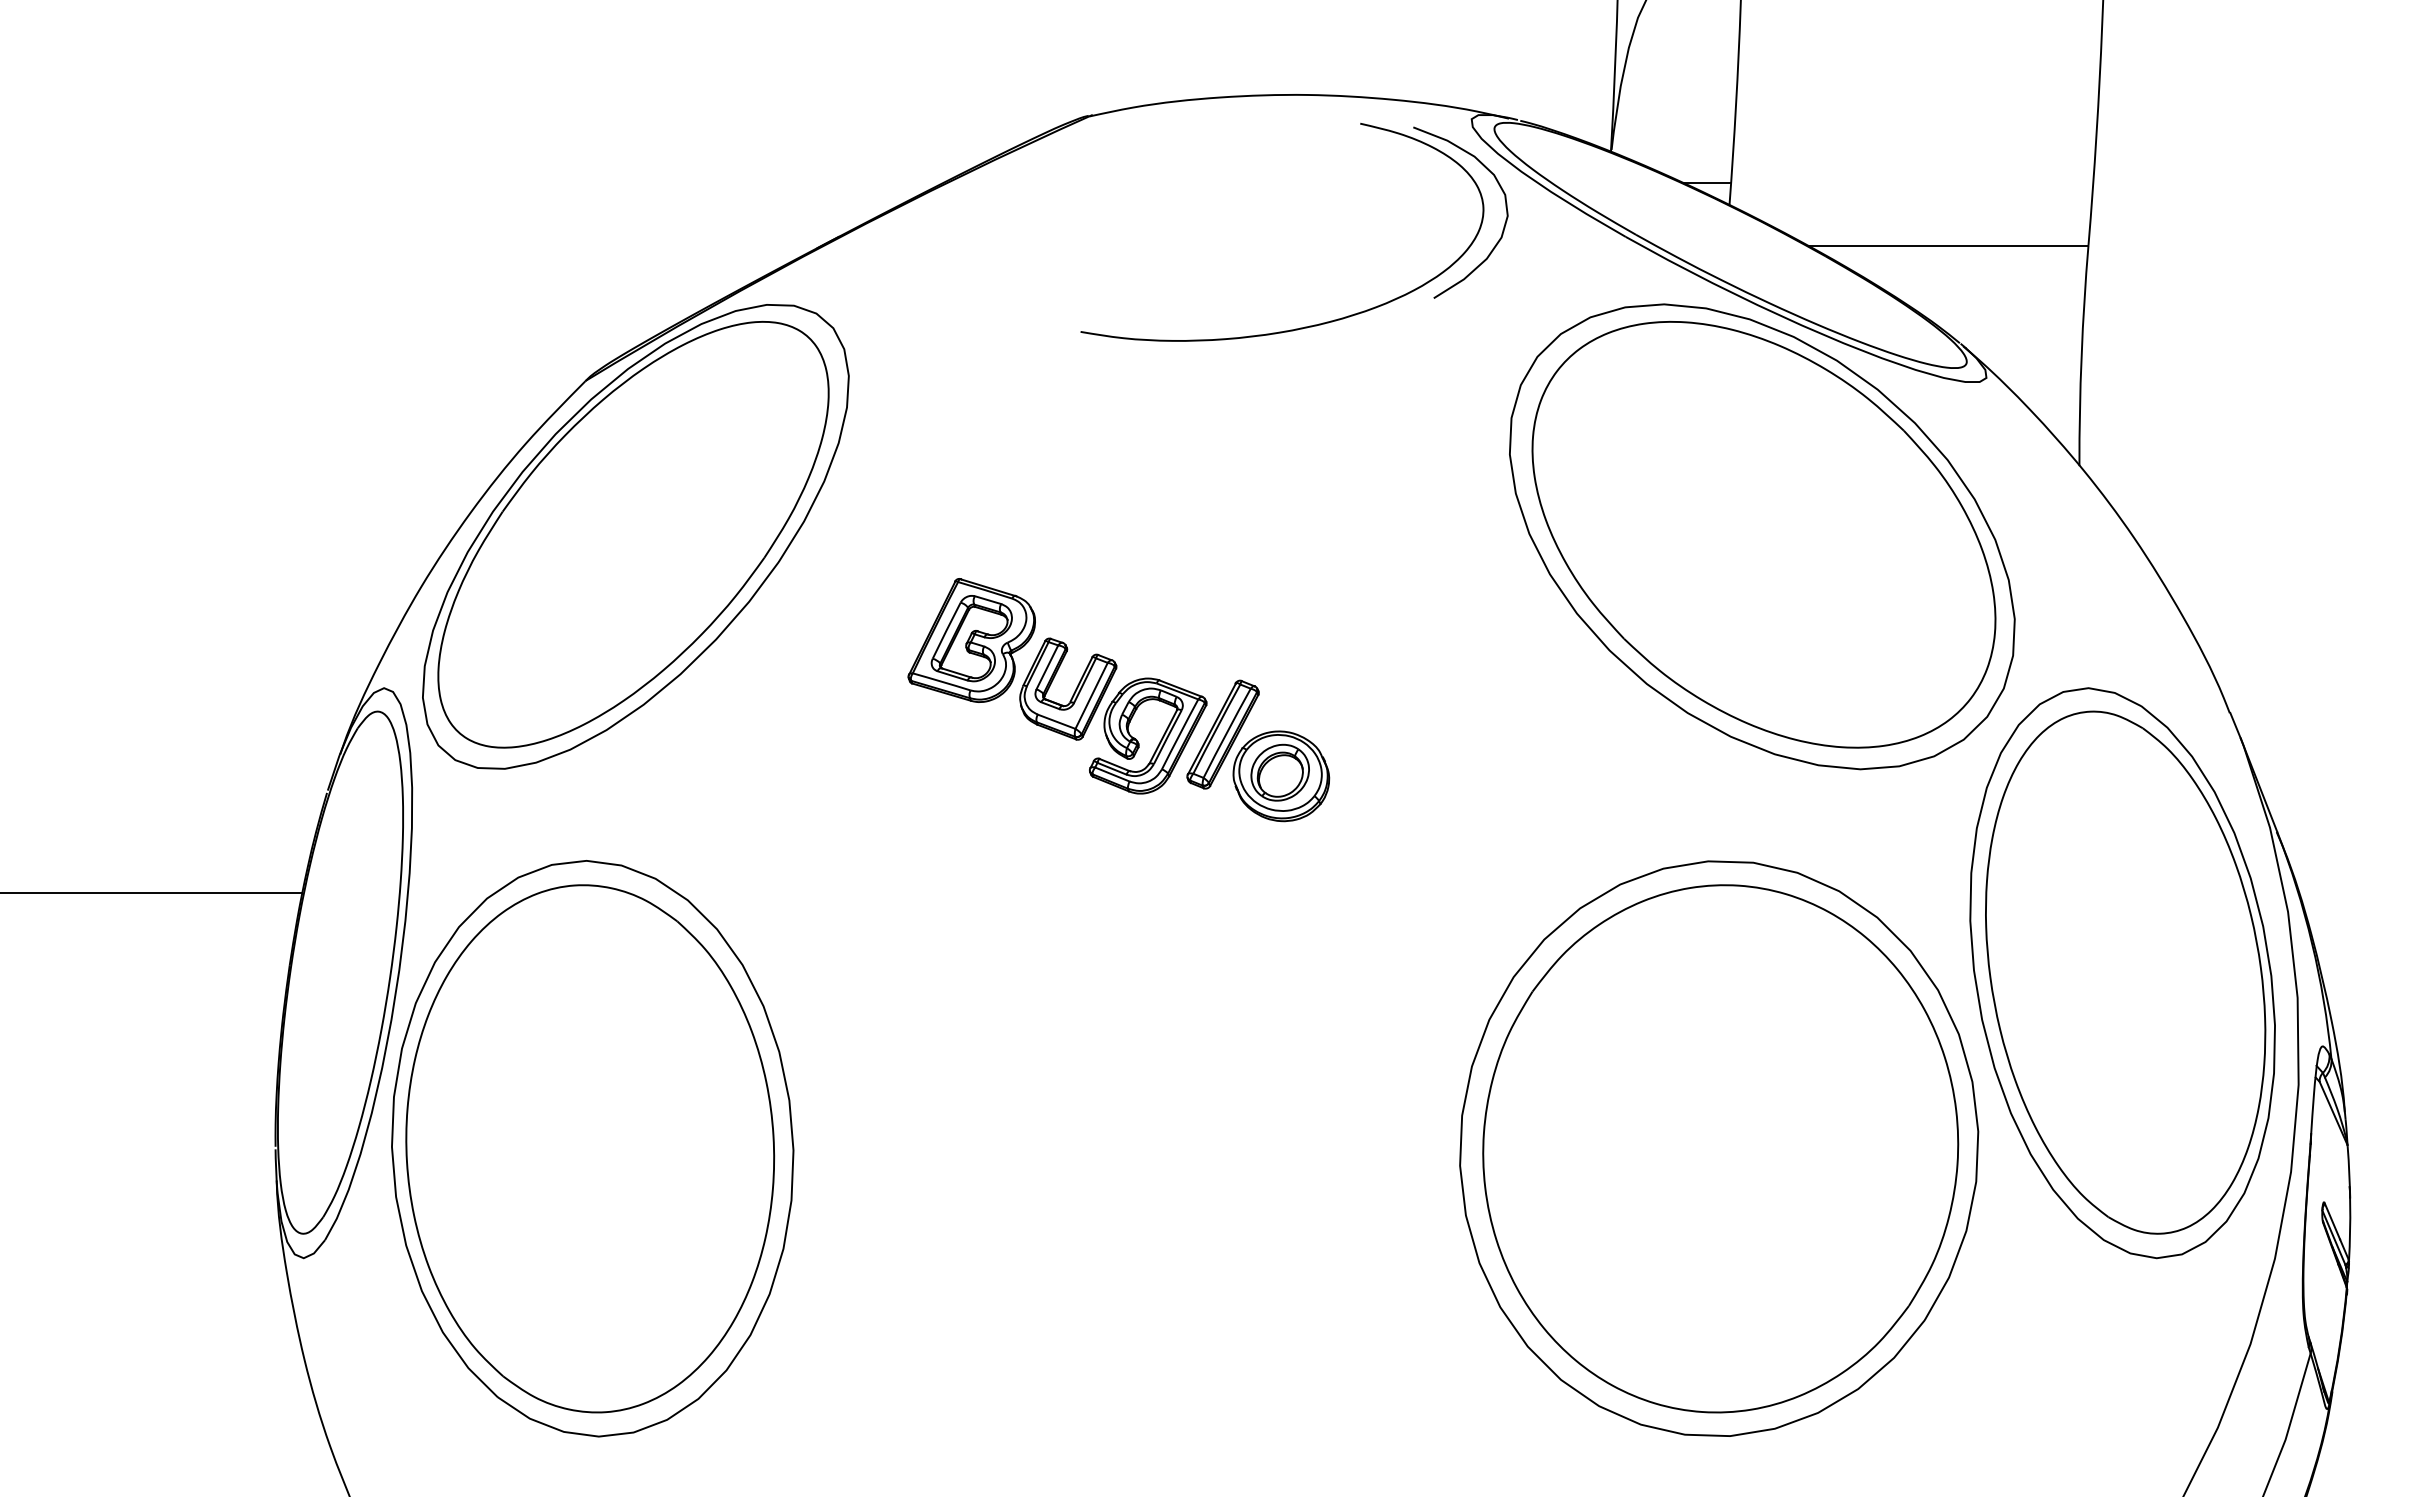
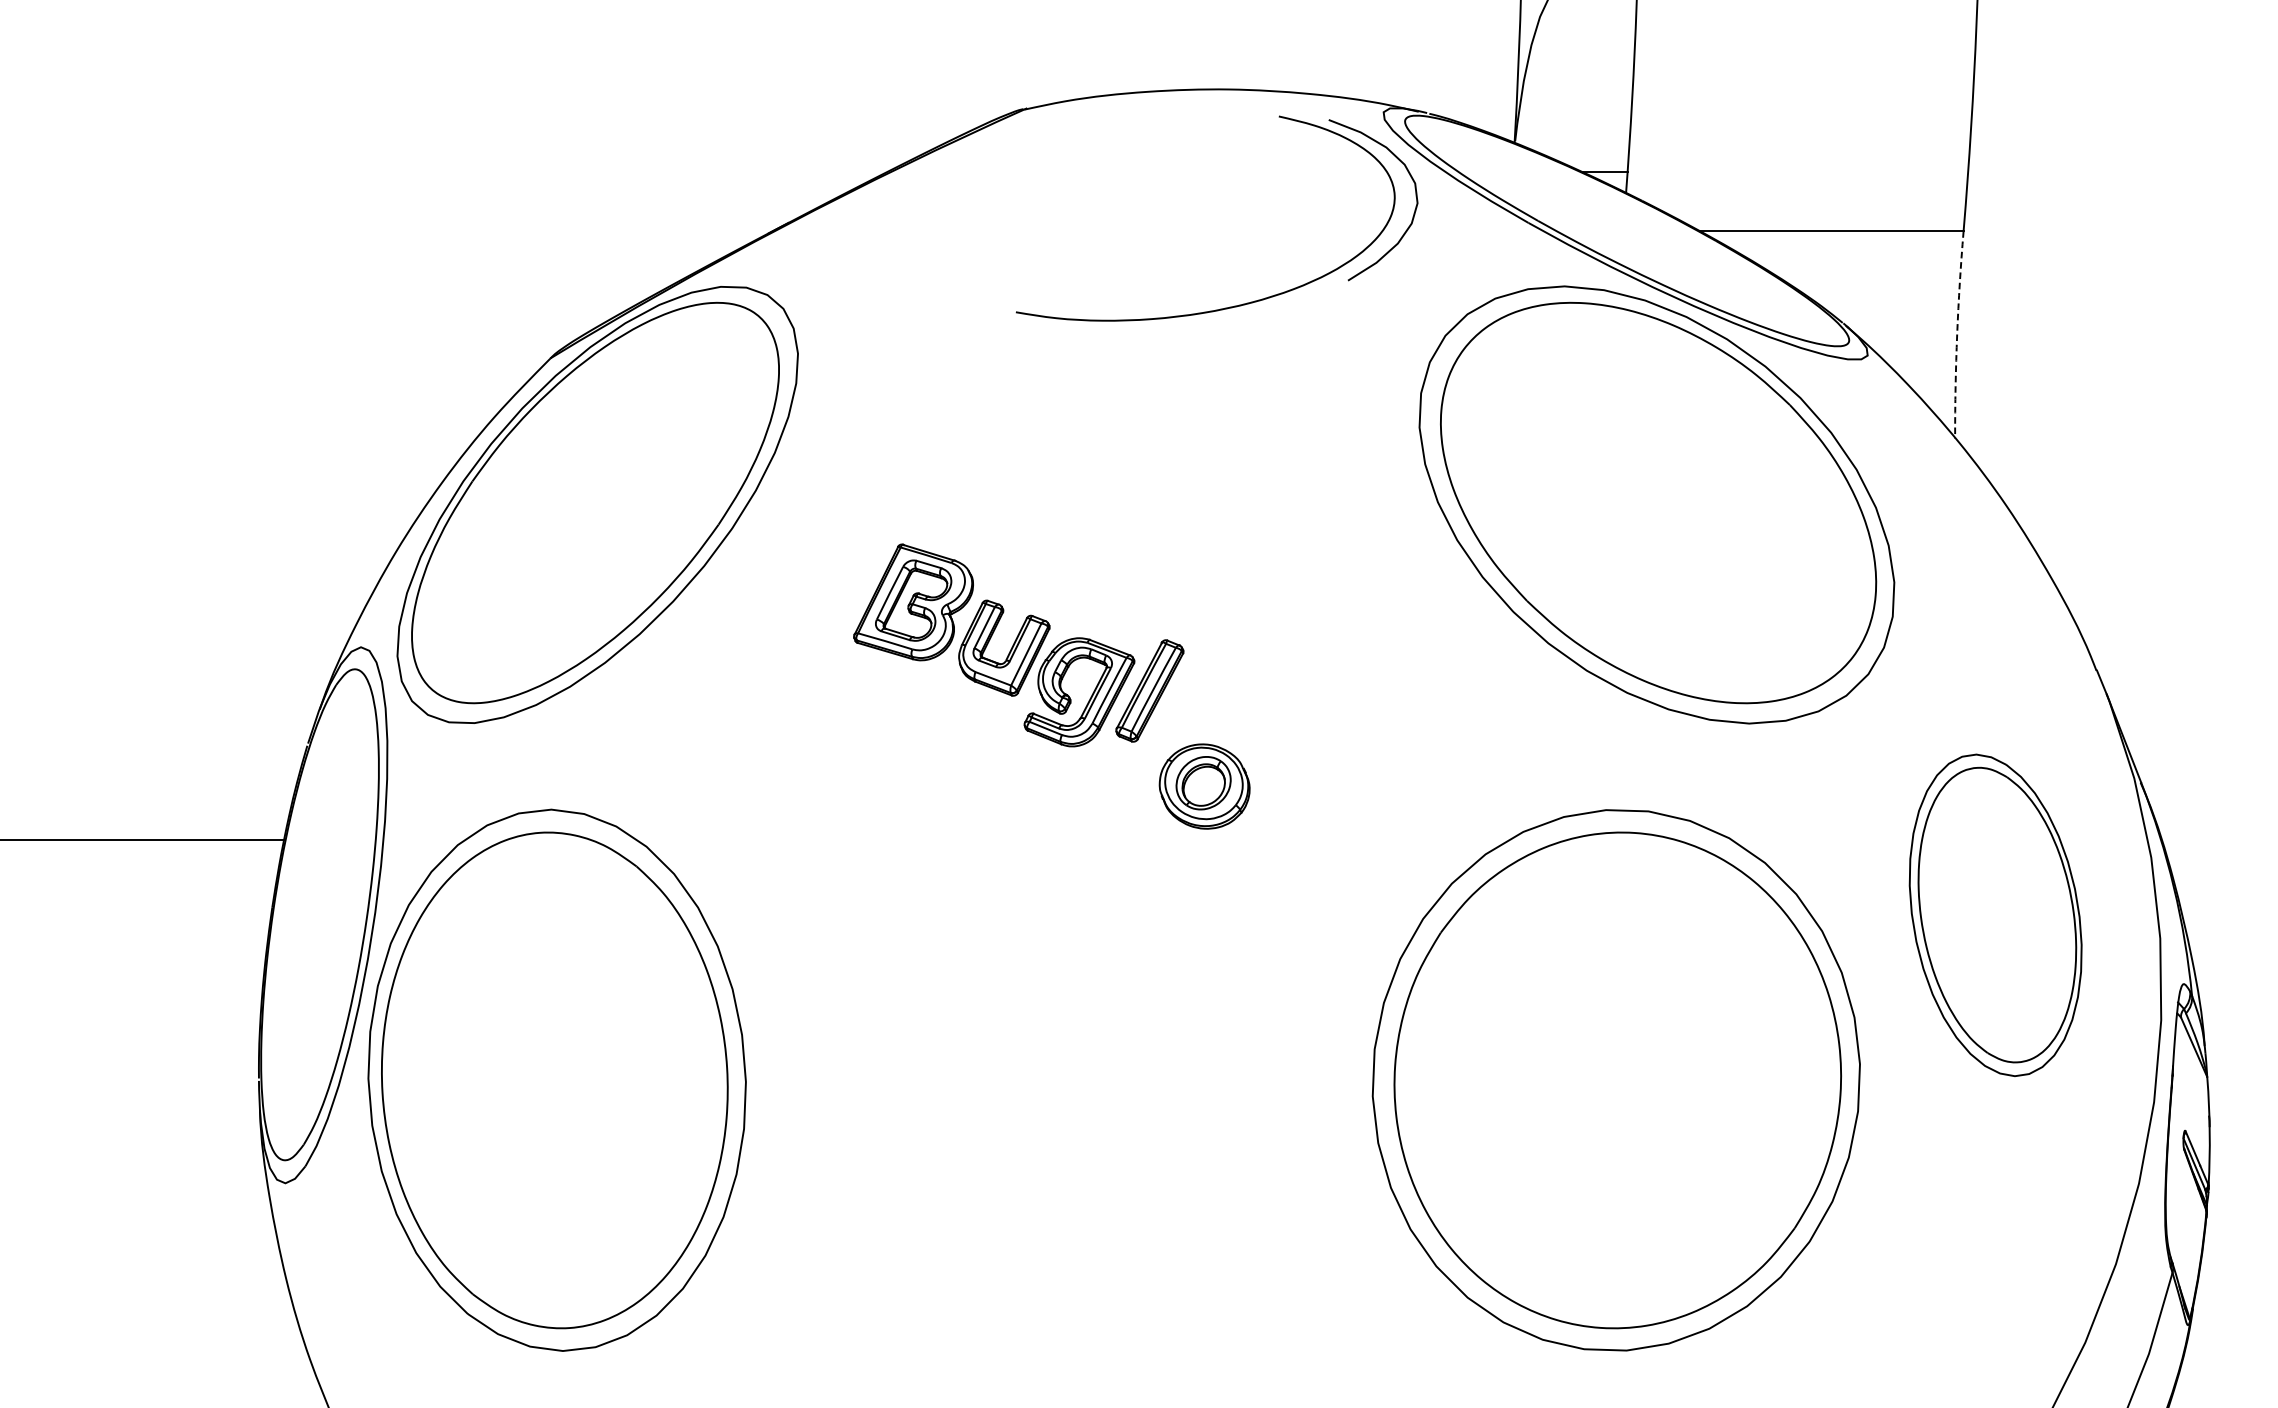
arc: (2081, 355) -> (1957, 334), solid -> dashed
part: (1281, 776) -> (1204, 786), moved
part: (2122, 973) -> (1995, 915), size x0.6

